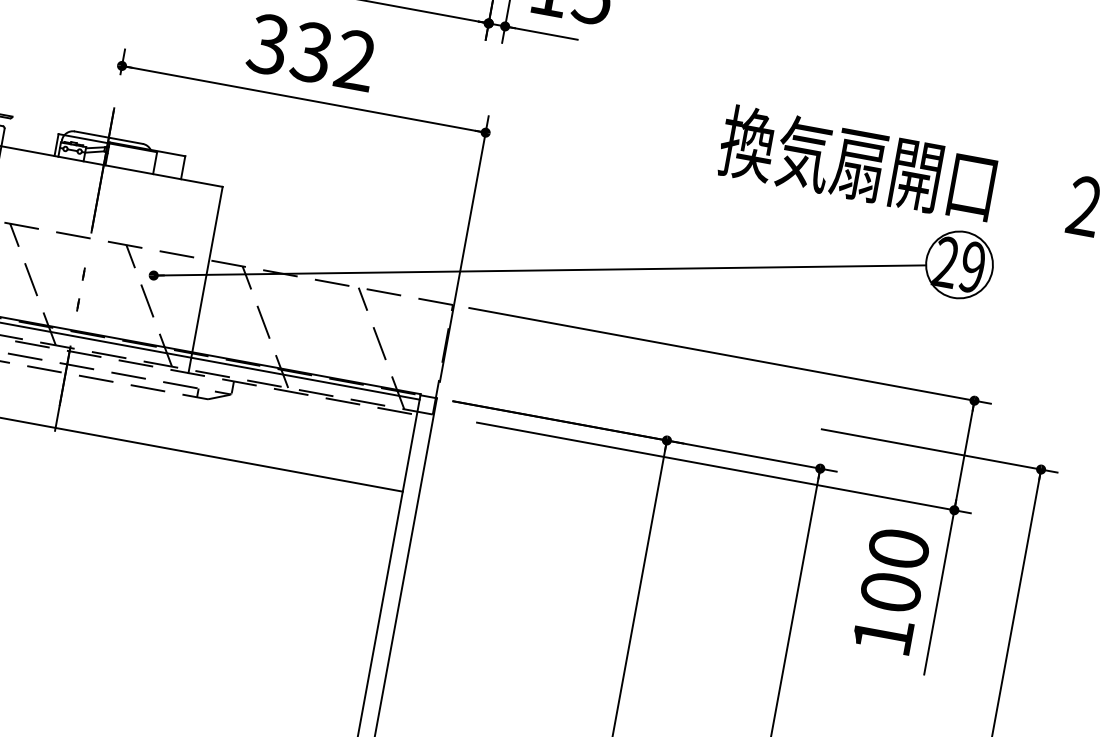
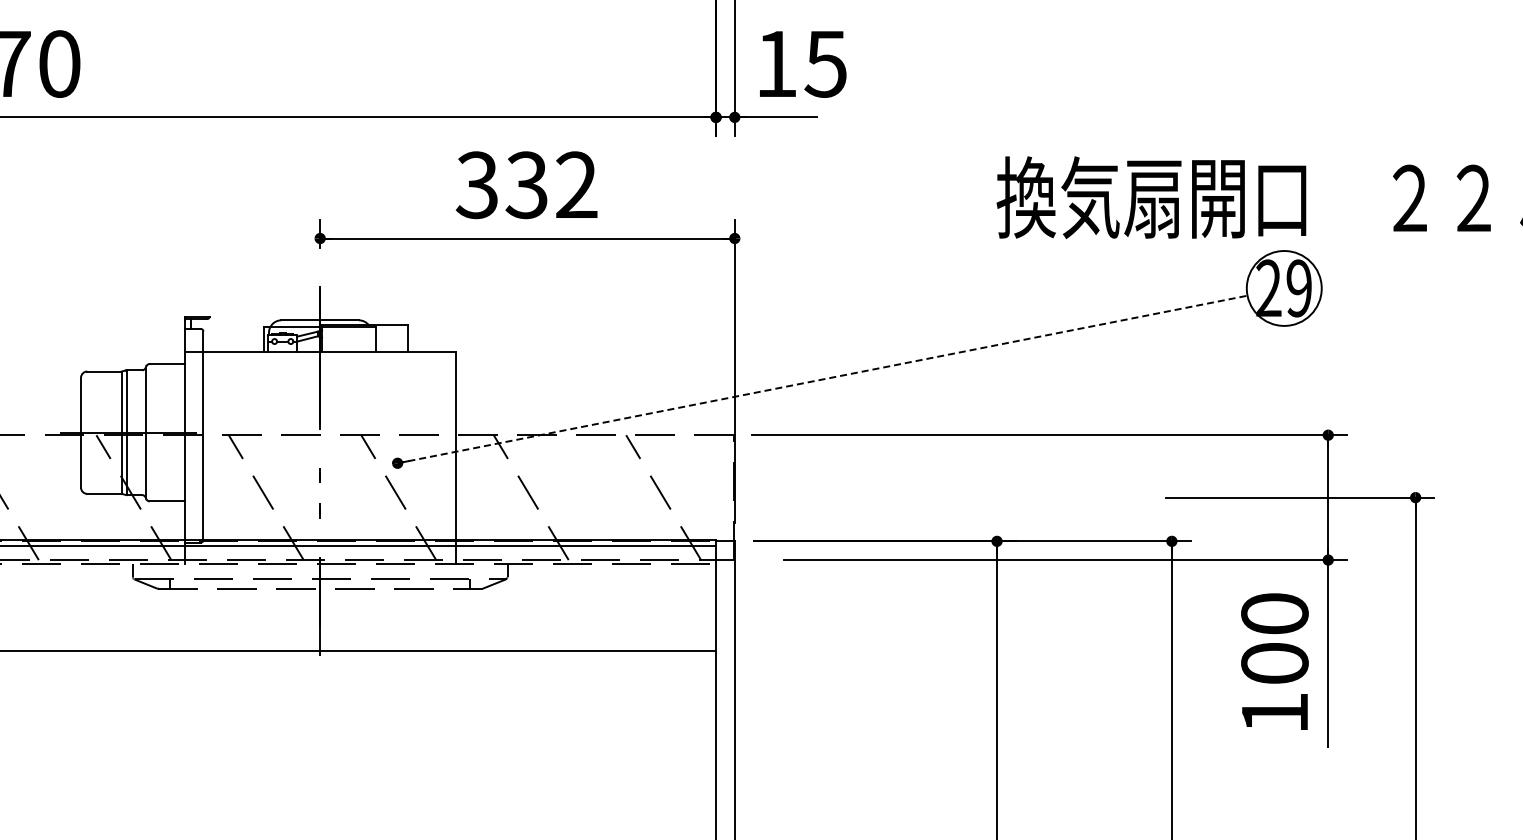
line: (540, 270) -> (823, 379), solid -> dashed

